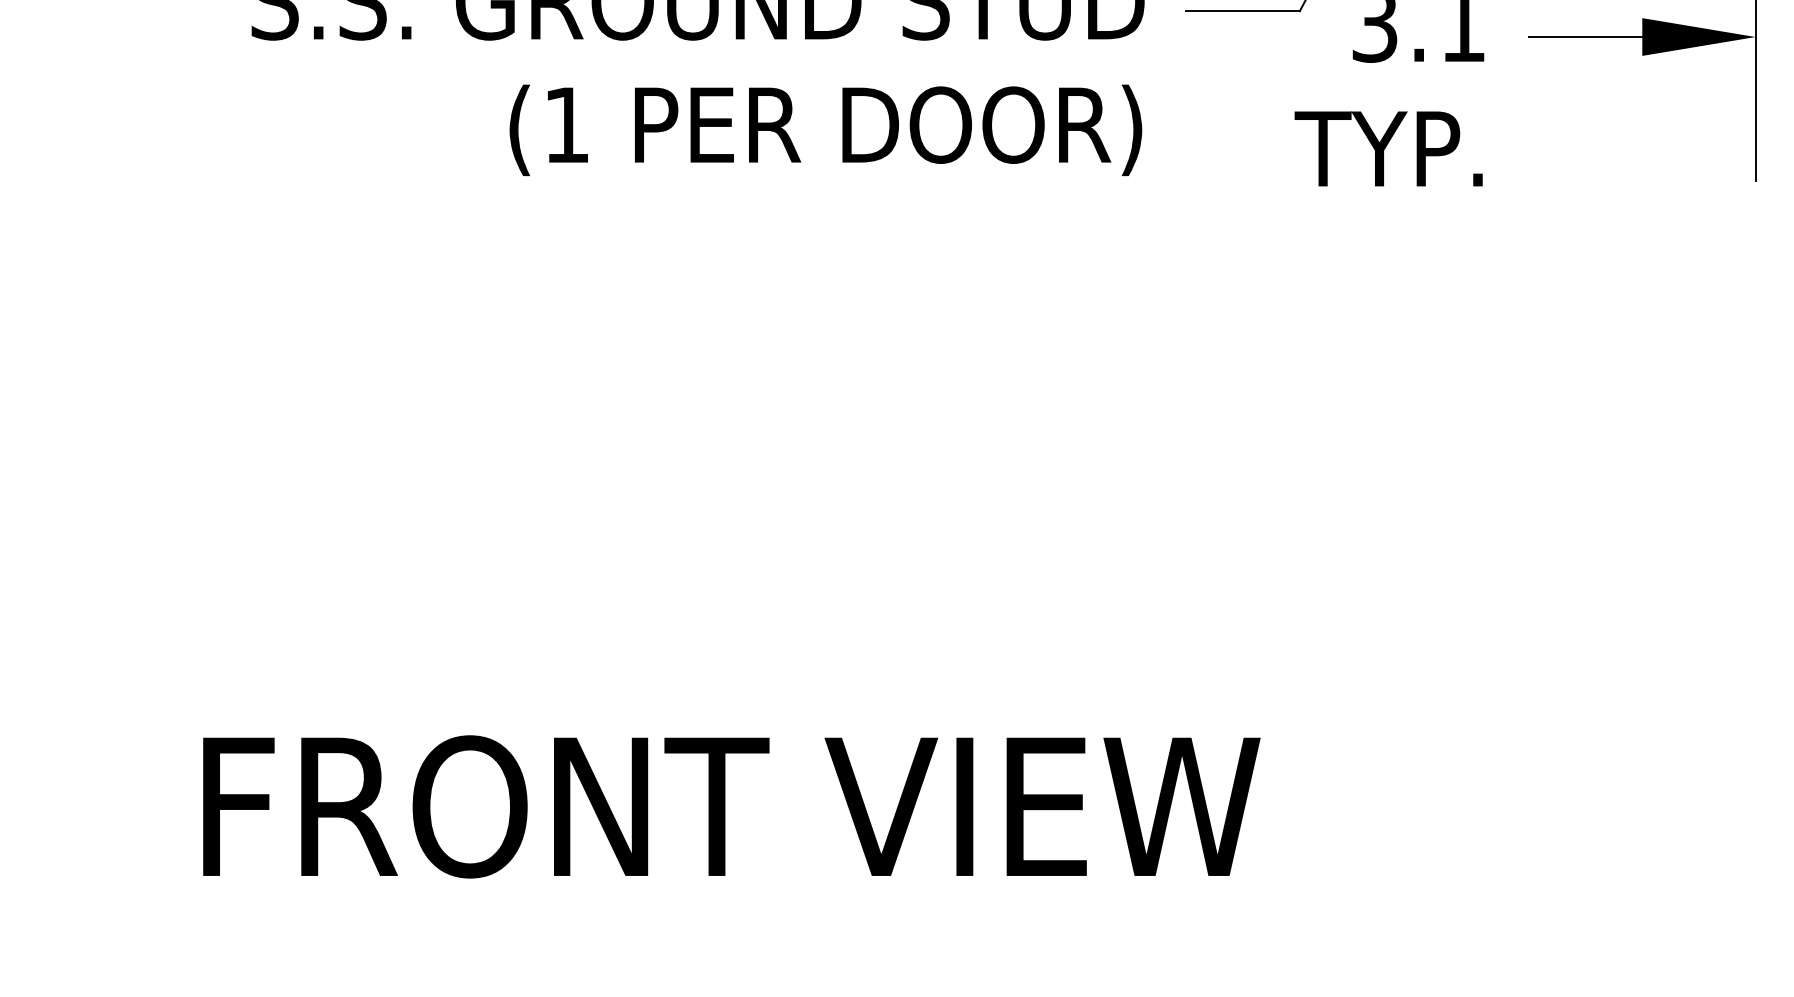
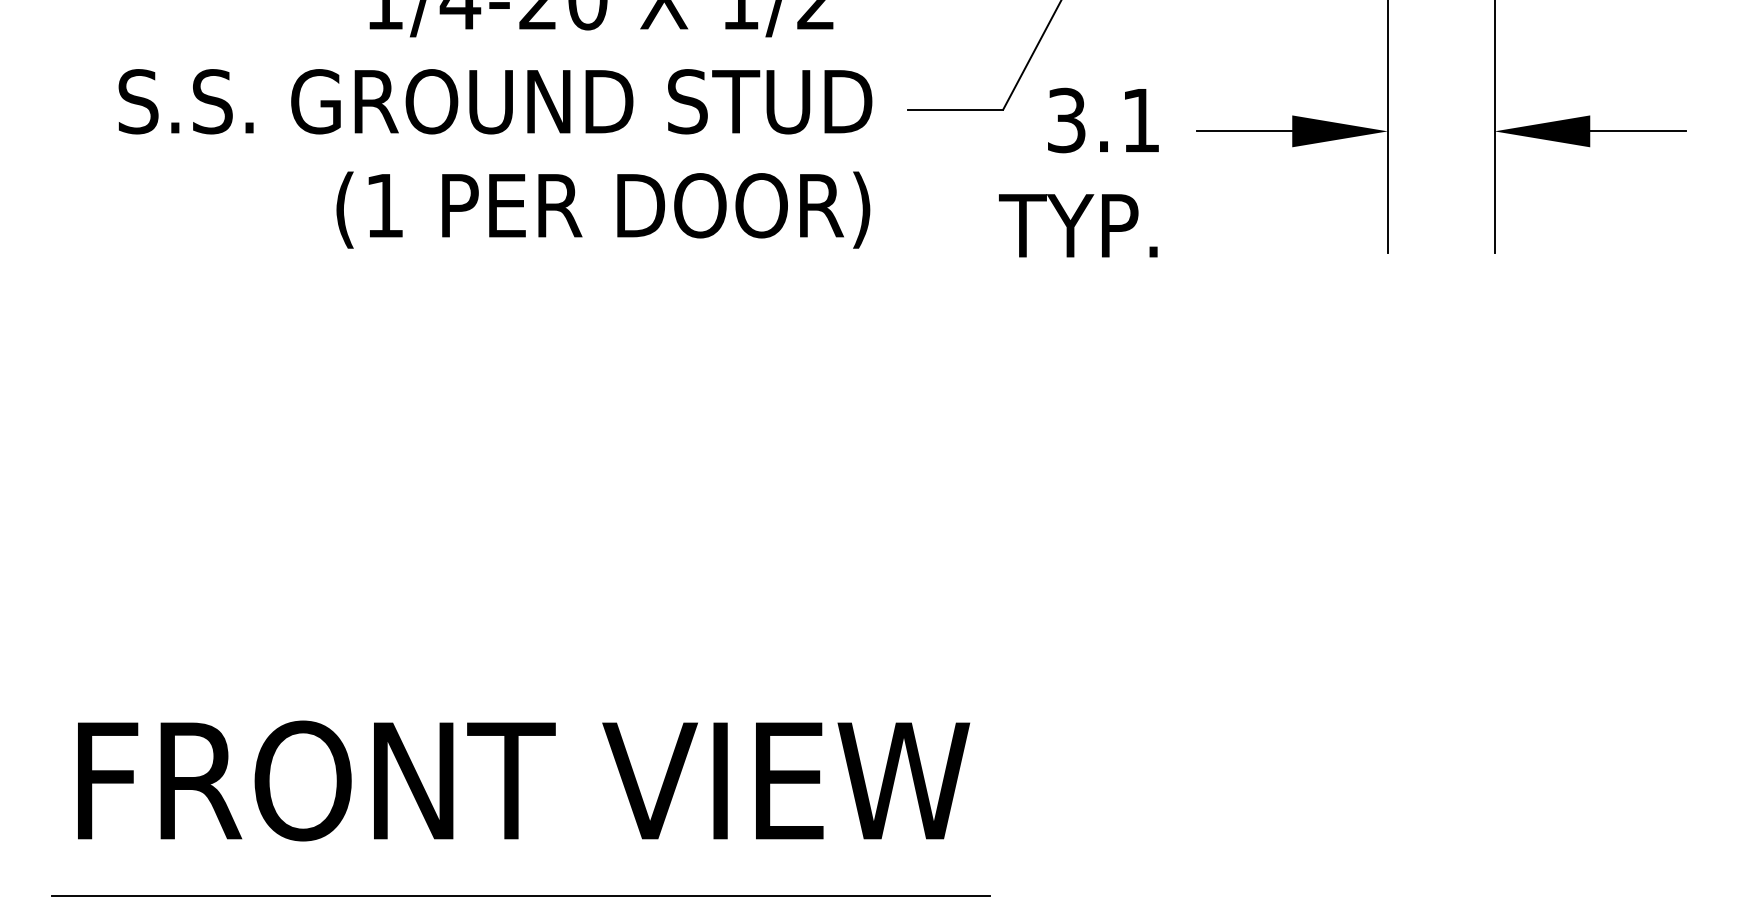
line: (727, 943) -> (520, 896), added

